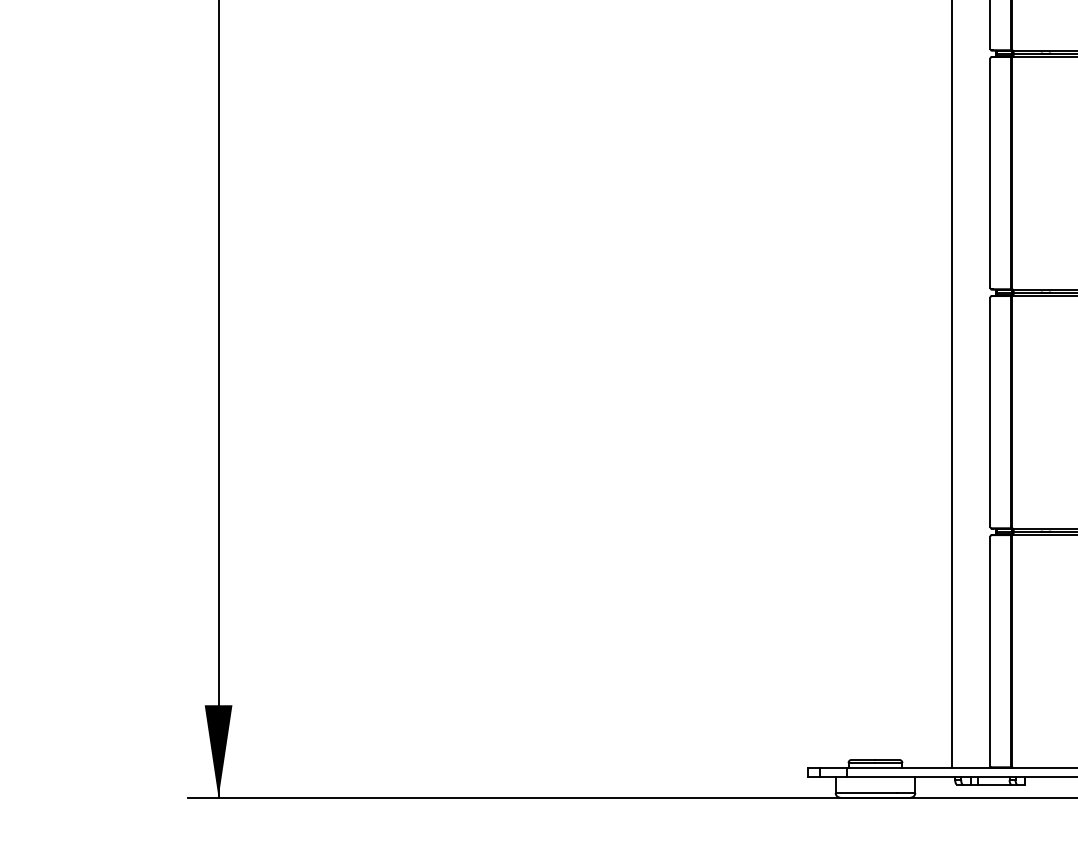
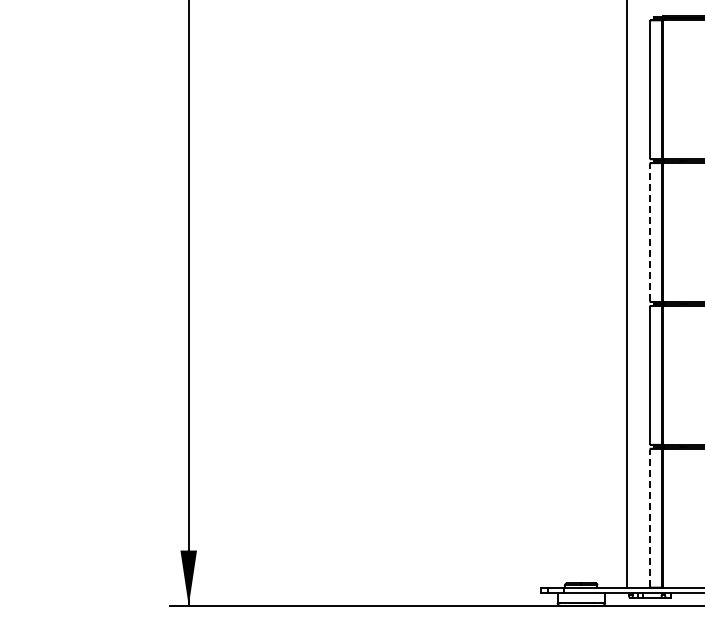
line: (991, 173) -> (650, 232), solid -> dashed
line: (991, 651) -> (650, 518), solid -> dashed

